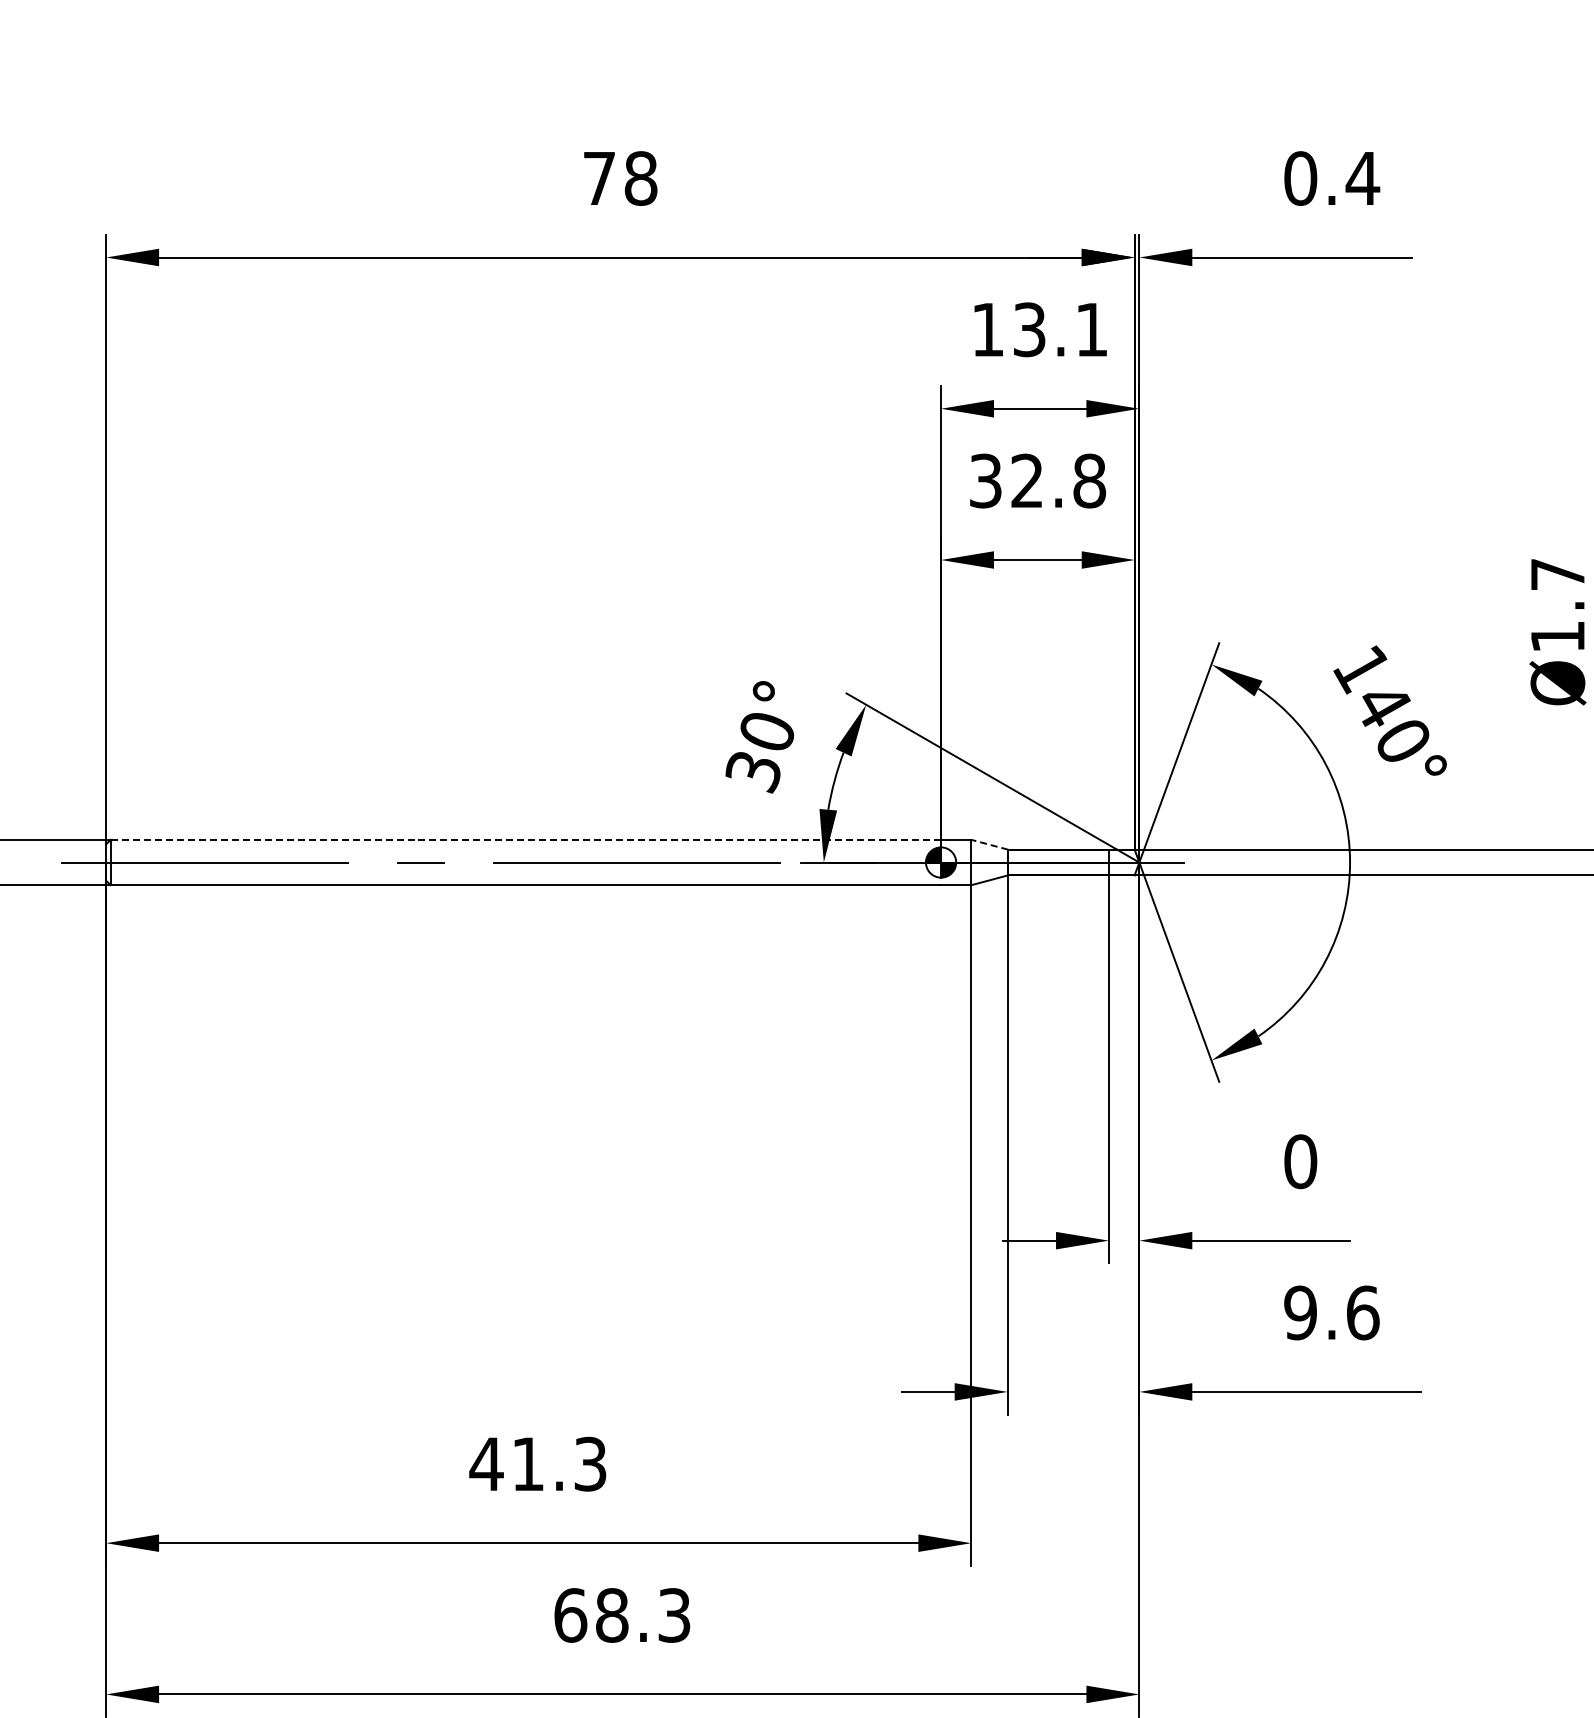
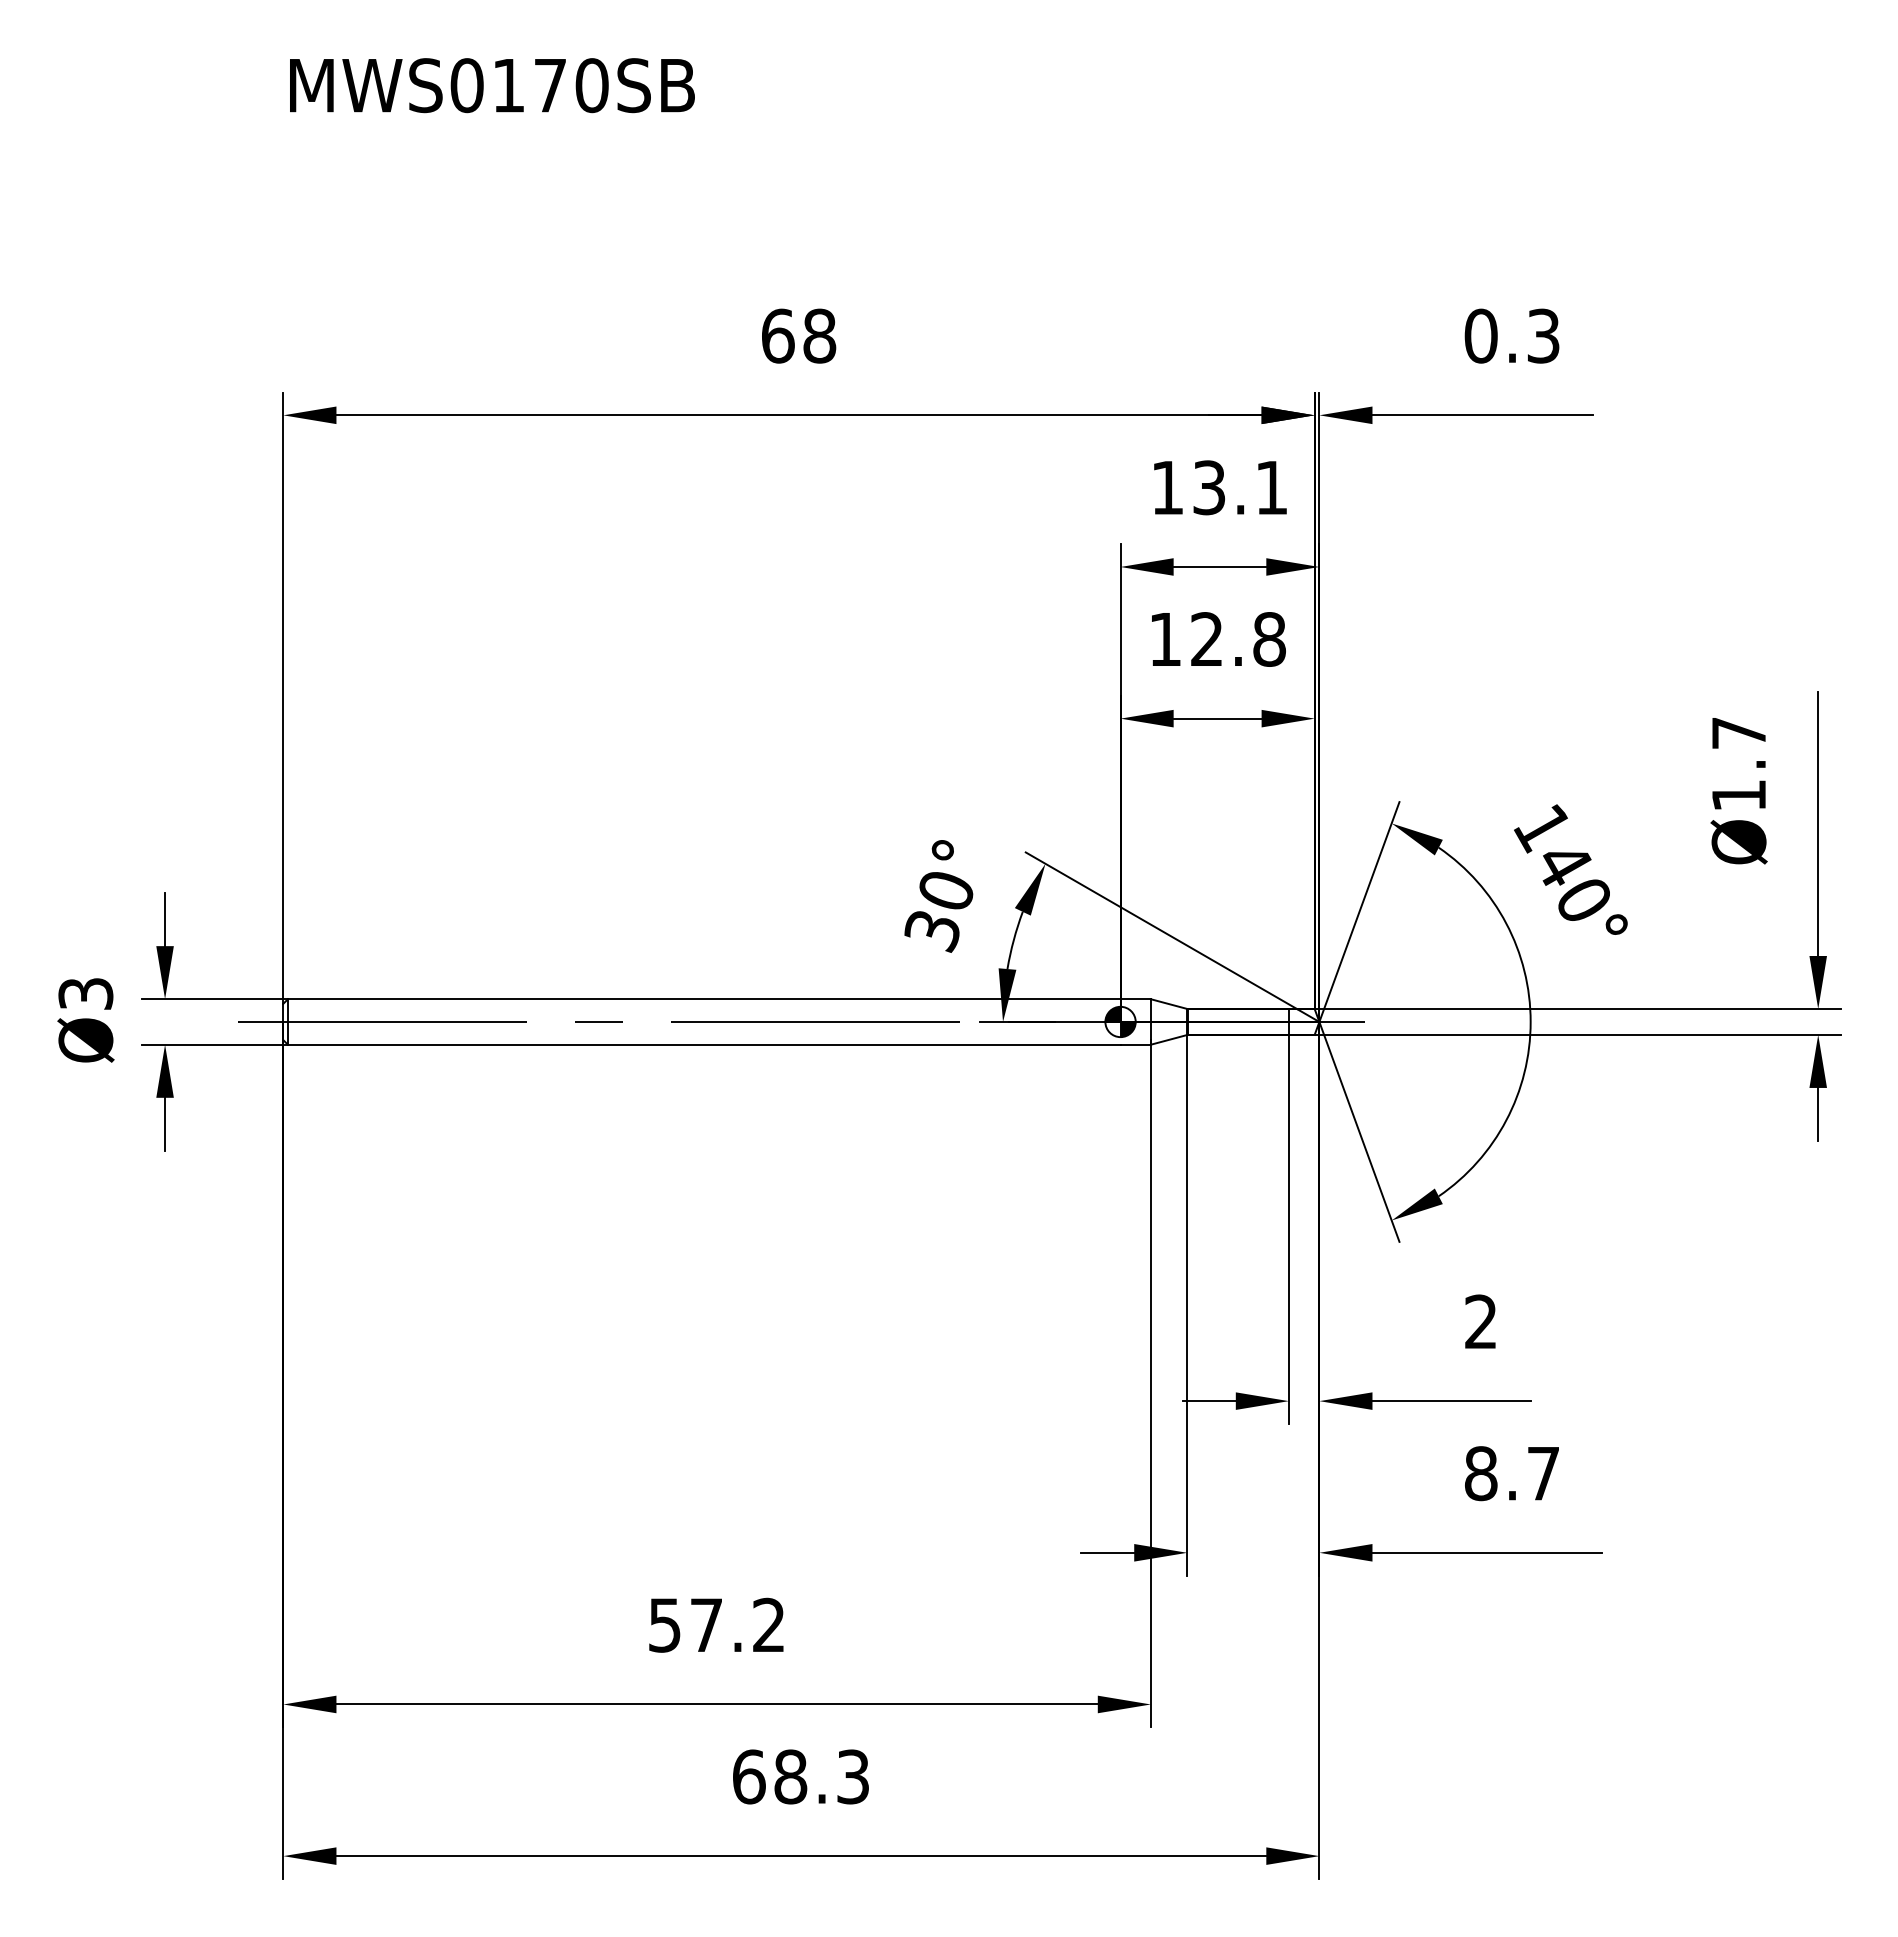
text: (599, 177) -> (778, 335), 78 -> 68
text: (1362, 177) -> (1543, 335), 0.4 -> 0.3
text: (985, 481) -> (1165, 639), 32.8 -> 12.8
line: (525, 840) -> (703, 999), dashed -> solid
line: (988, 845) -> (1168, 1004), dashed -> solid
text: (1300, 1161) -> (1480, 1321), 0 -> 2
text: (1331, 1312) -> (1512, 1473), 9.6 -> 8.7
text: (537, 1464) -> (715, 1625), 41.3 -> 57.2

